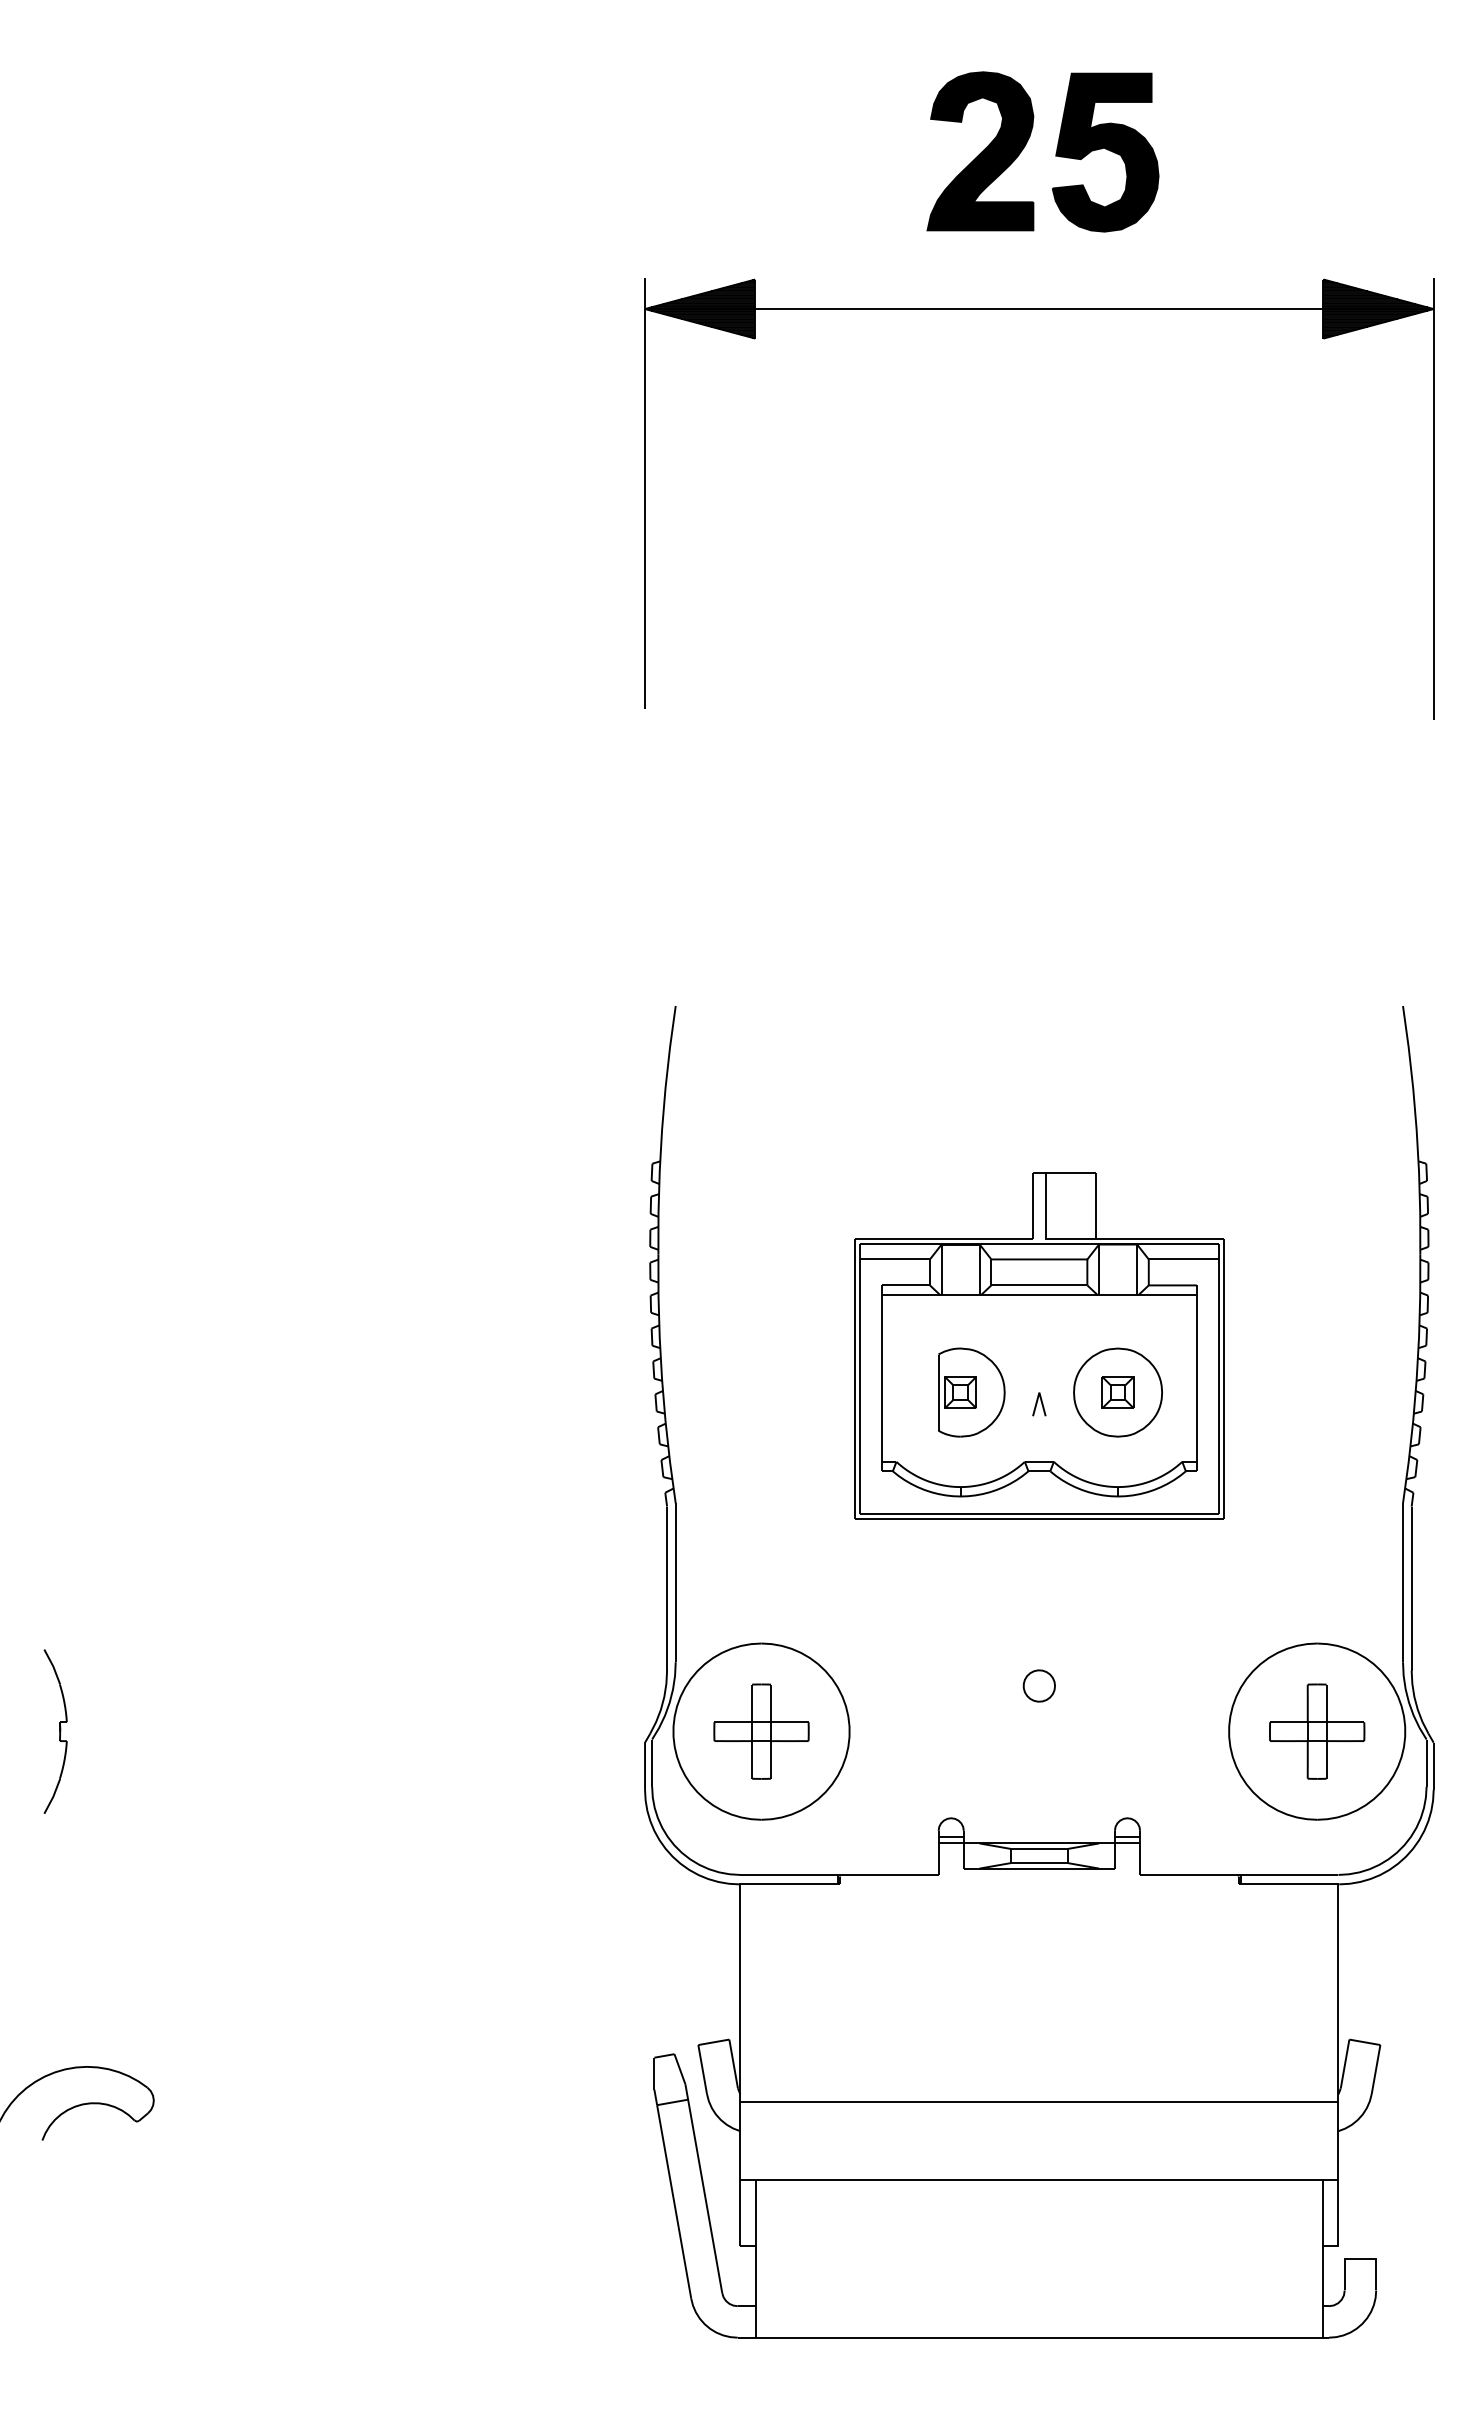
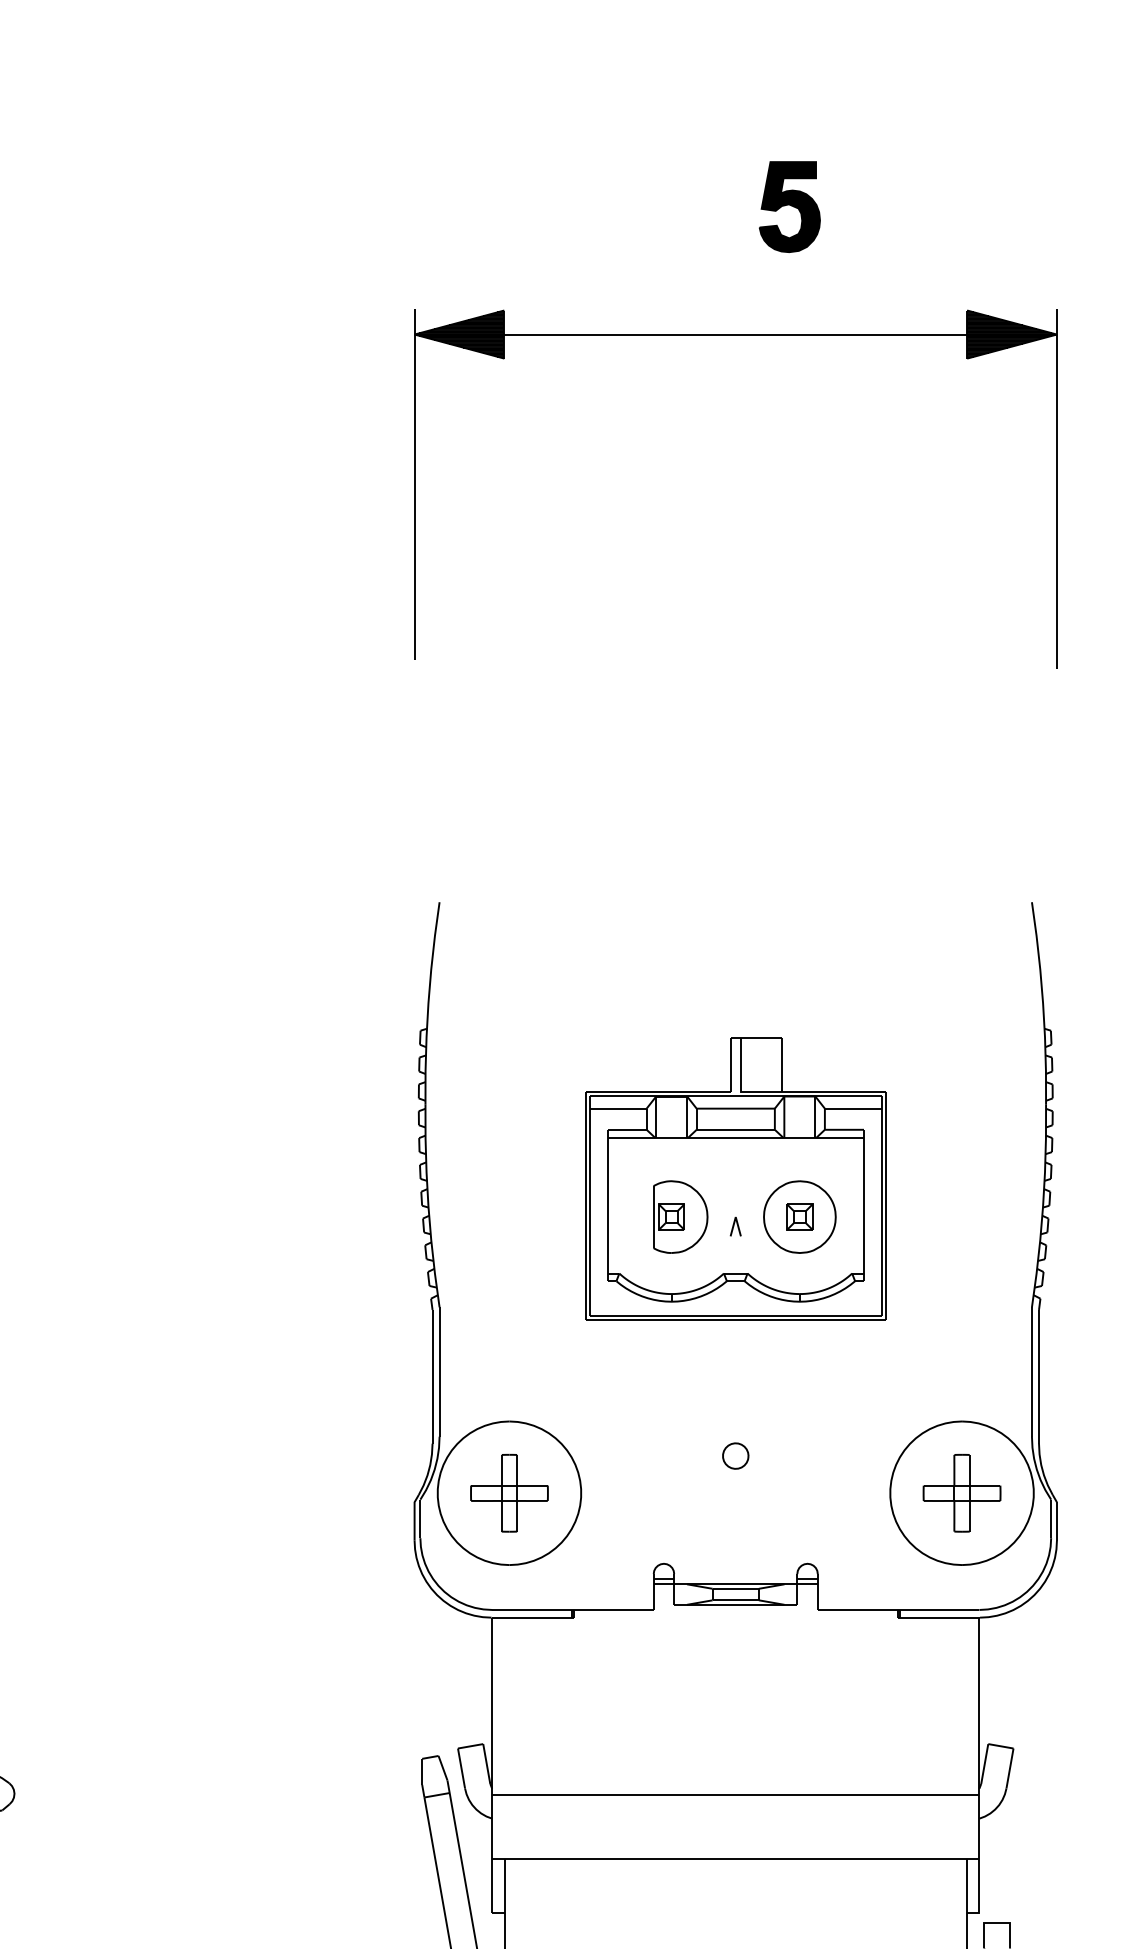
part: (980, 151) -> (687, 206), removed
part: (1105, 152) -> (789, 207), size x0.7

